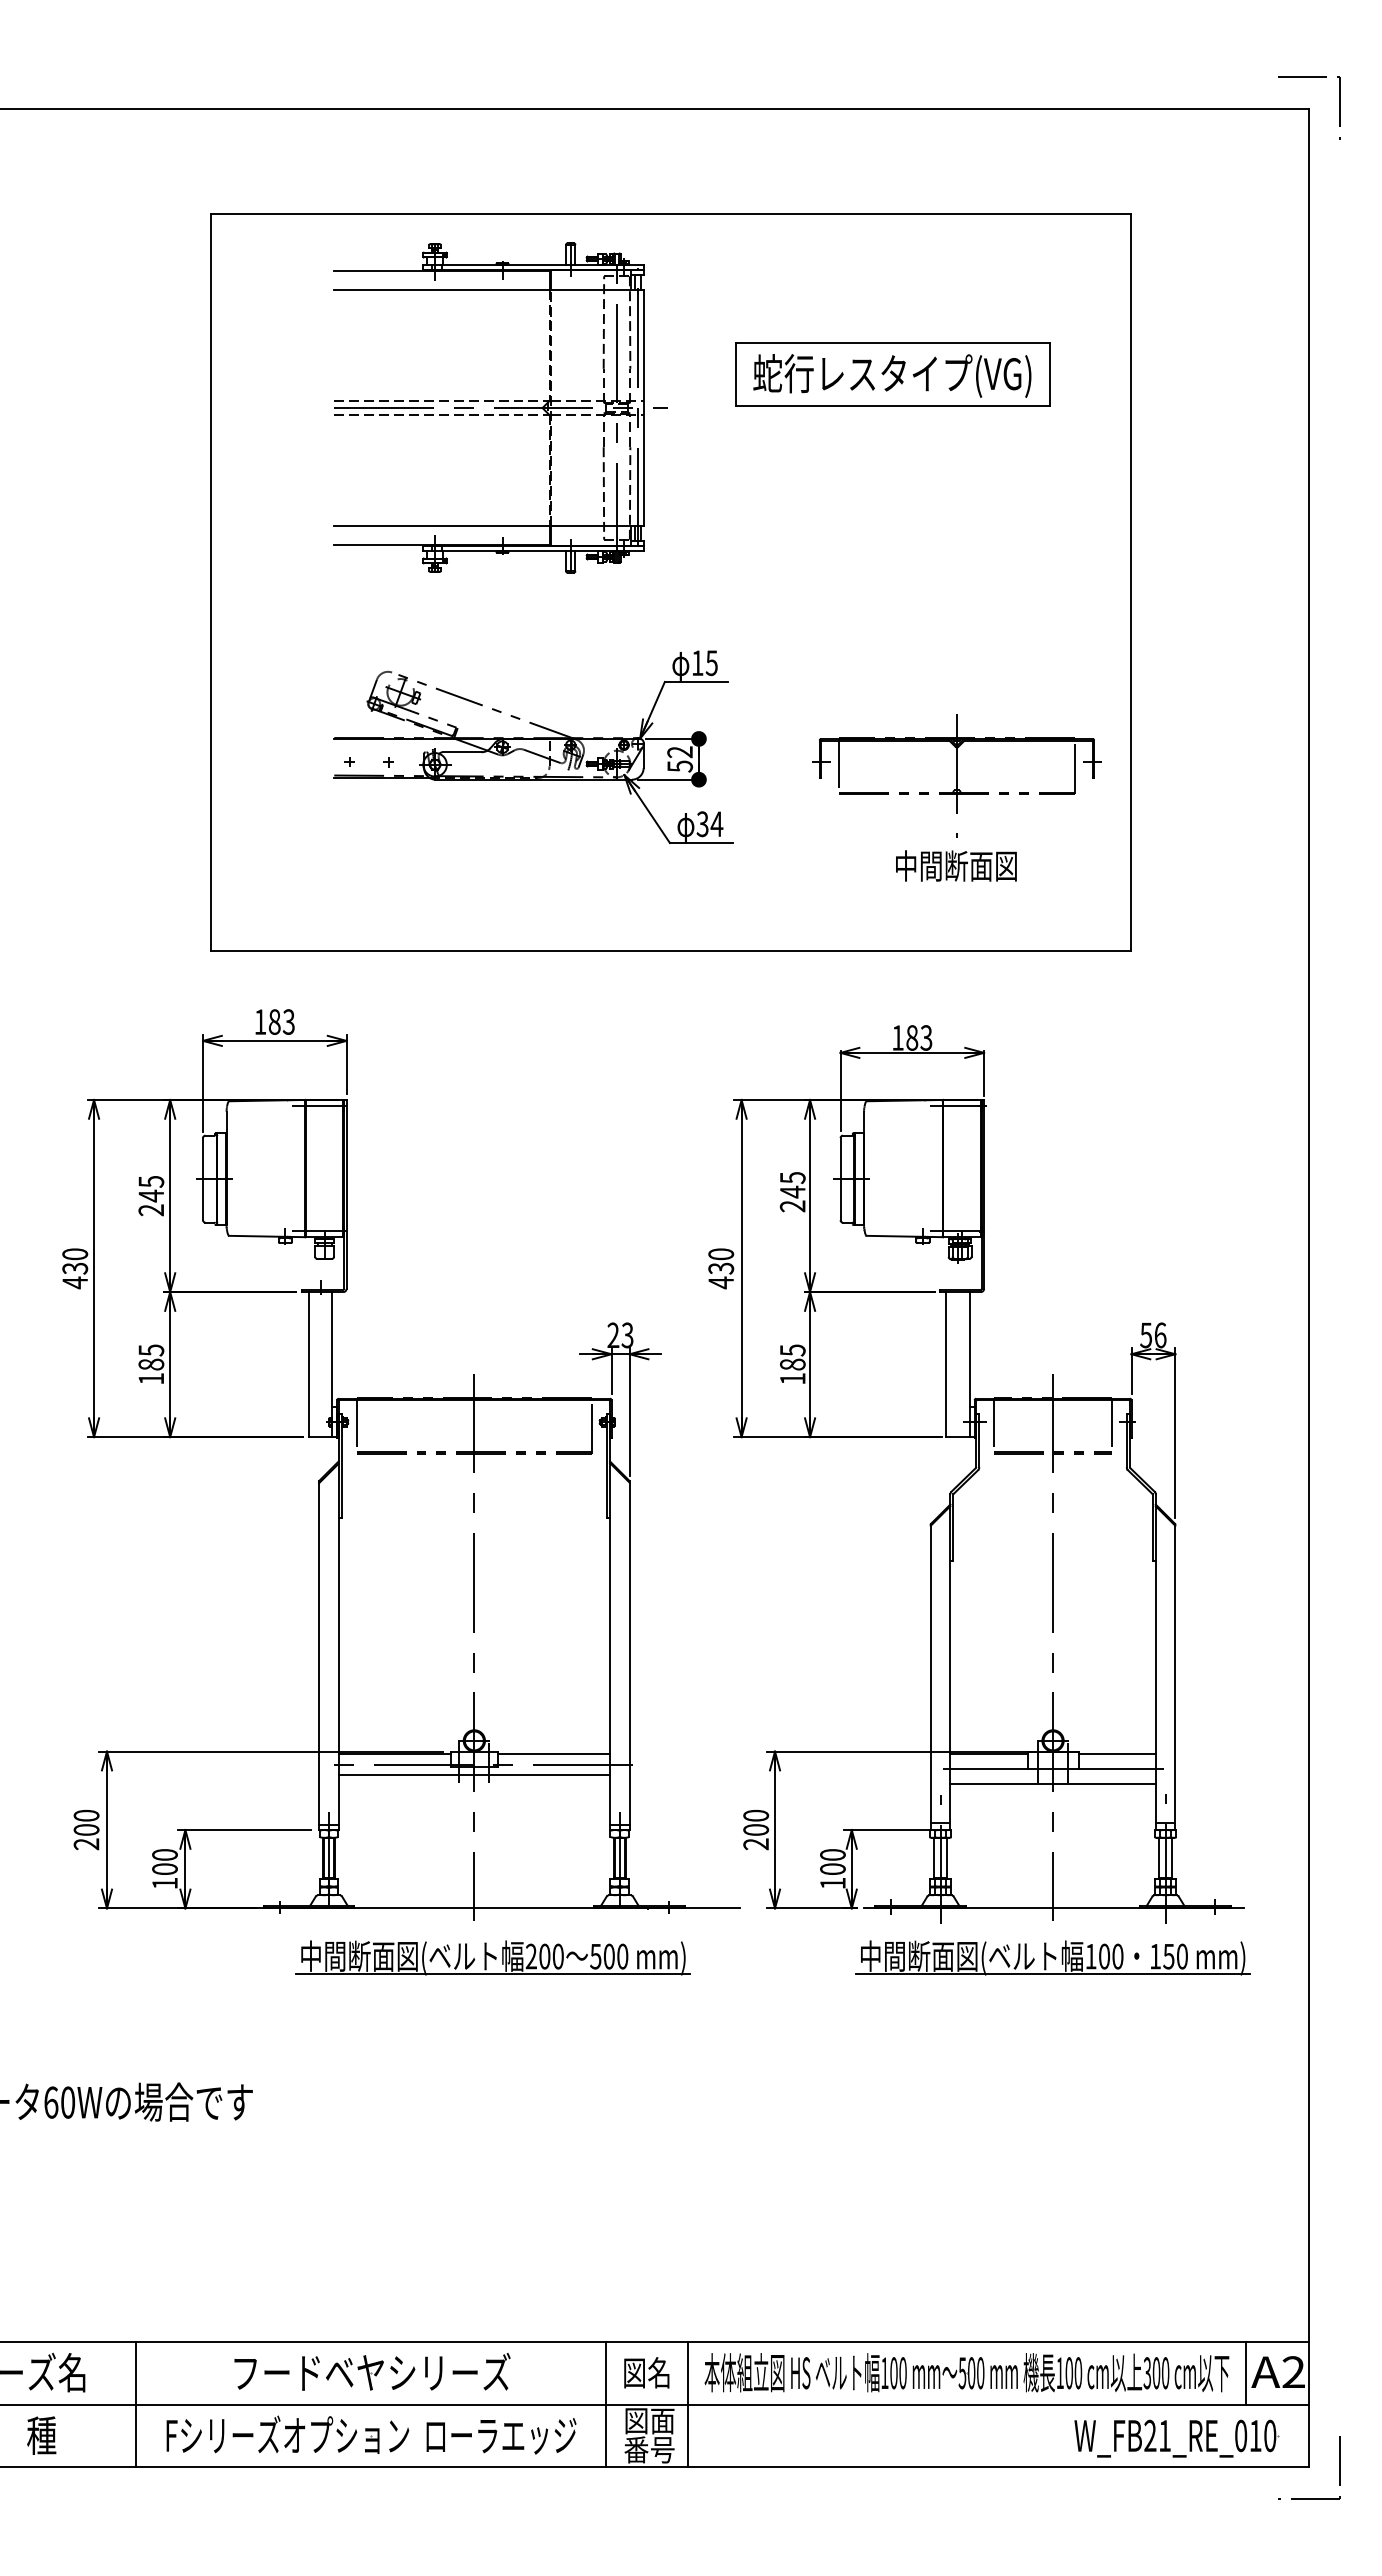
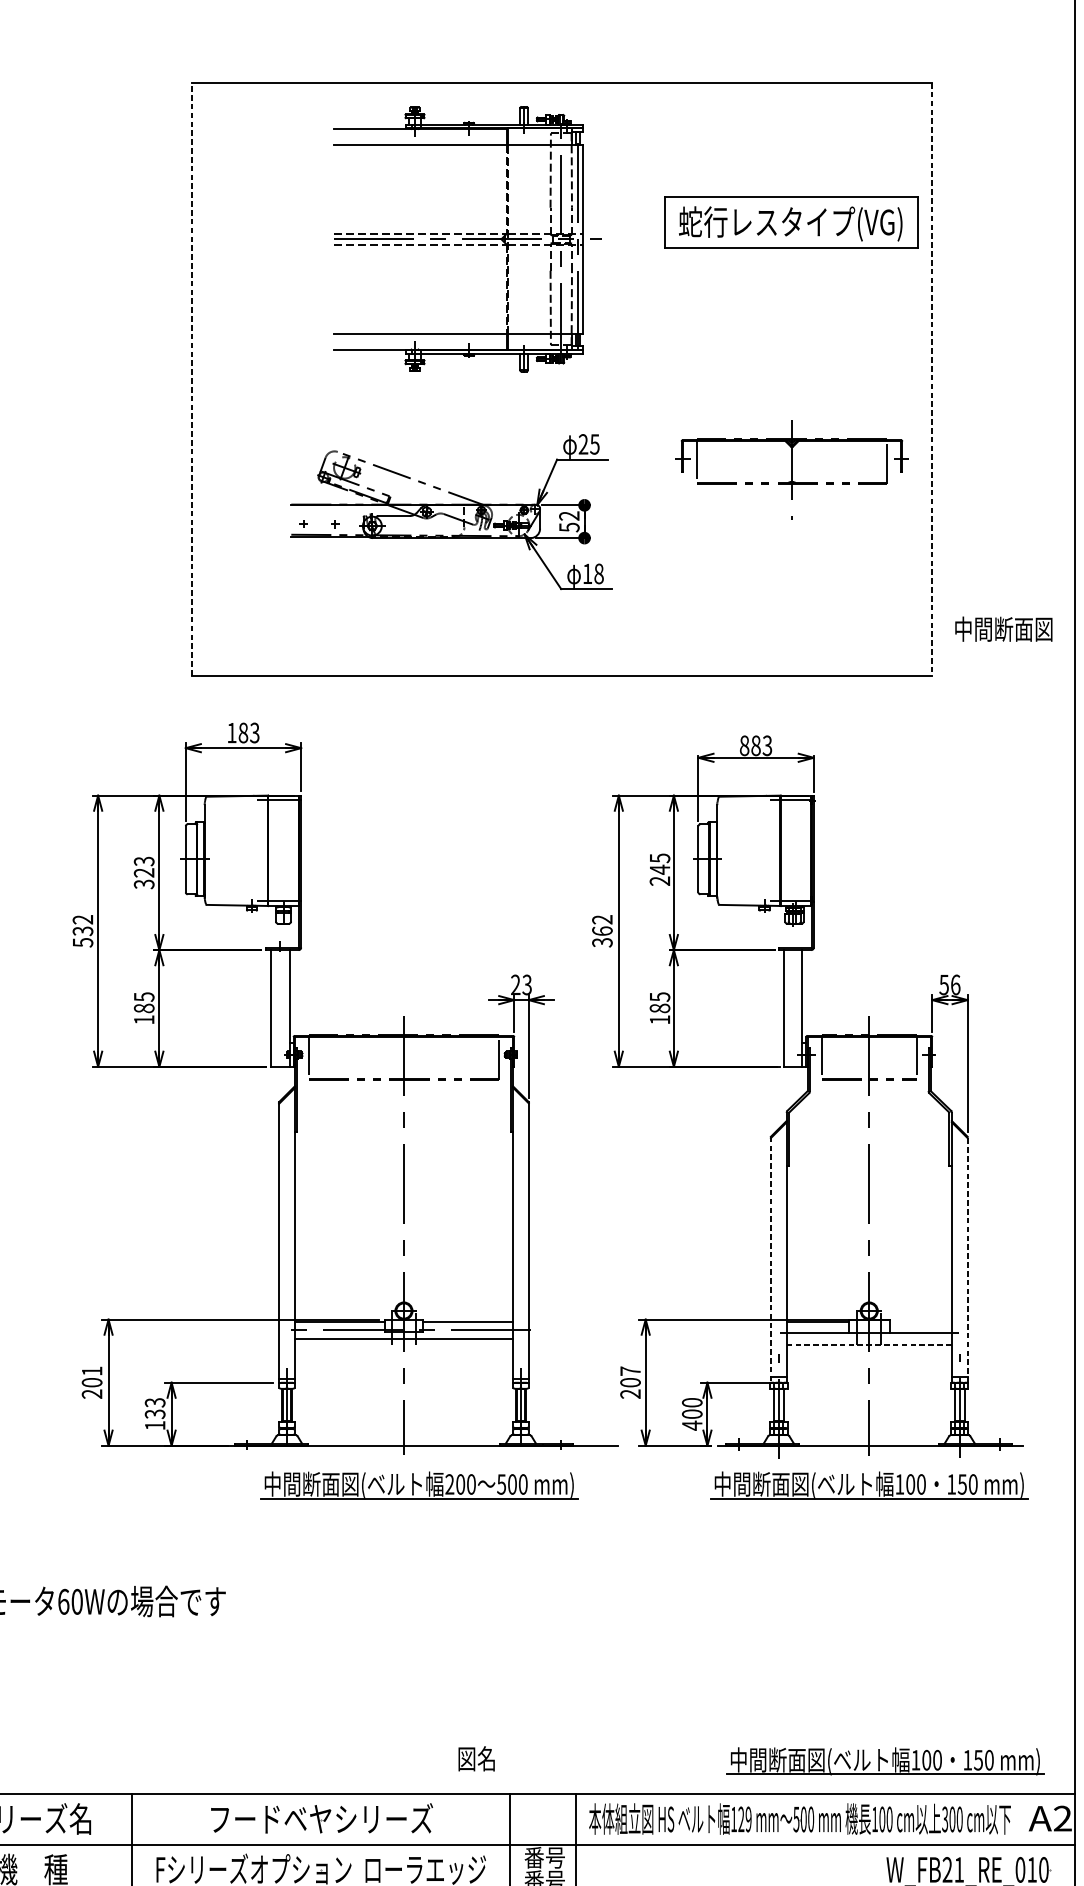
part: (892, 374) -> (790, 222), moved
part: (500, 407) -> (467, 238), moved
line: (210, 581) -> (191, 378), solid -> dashed
line: (1130, 582) -> (931, 379), solid -> dashed
text: (697, 662) -> (583, 443), 15 -> 25
part: (956, 775) -> (791, 469), moved
text: (709, 824) -> (593, 574), 34 -> 18
text: (956, 865) -> (1003, 628), moved
text: (897, 1037) -> (744, 745), 183 -> 883
text: (151, 1196) -> (144, 873), 245 -> 323
text: (75, 1268) -> (83, 931), 430 -> 532
text: (721, 1268) -> (602, 931), 430 -> 362
line: (930, 1677) -> (770, 1260), solid -> dashed
line: (1175, 1677) -> (967, 1260), solid -> dashed
line: (1116, 1753) -> (920, 1321), removed
line: (1053, 1783) -> (869, 1345), solid -> dashed
text: (86, 1815) -> (92, 1371), 200 -> 201
text: (756, 1815) -> (630, 1371), 200 -> 207
text: (164, 1862) -> (154, 1408), 100 -> 133
text: (832, 1883) -> (691, 1425), 100 -> 400
part: (1072, 2300) -> (884, 1761), added
text: (646, 2372) -> (476, 1758), moved
line: (1246, 2372) -> (1024, 1818), removed
text: (898, 2373) -> (745, 1819), 100 -> 129
text: (649, 2420) -> (544, 1857), 図面 -> 番号

